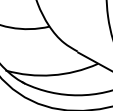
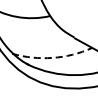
arc: (52, 74) -> (52, 57), solid -> dashed

